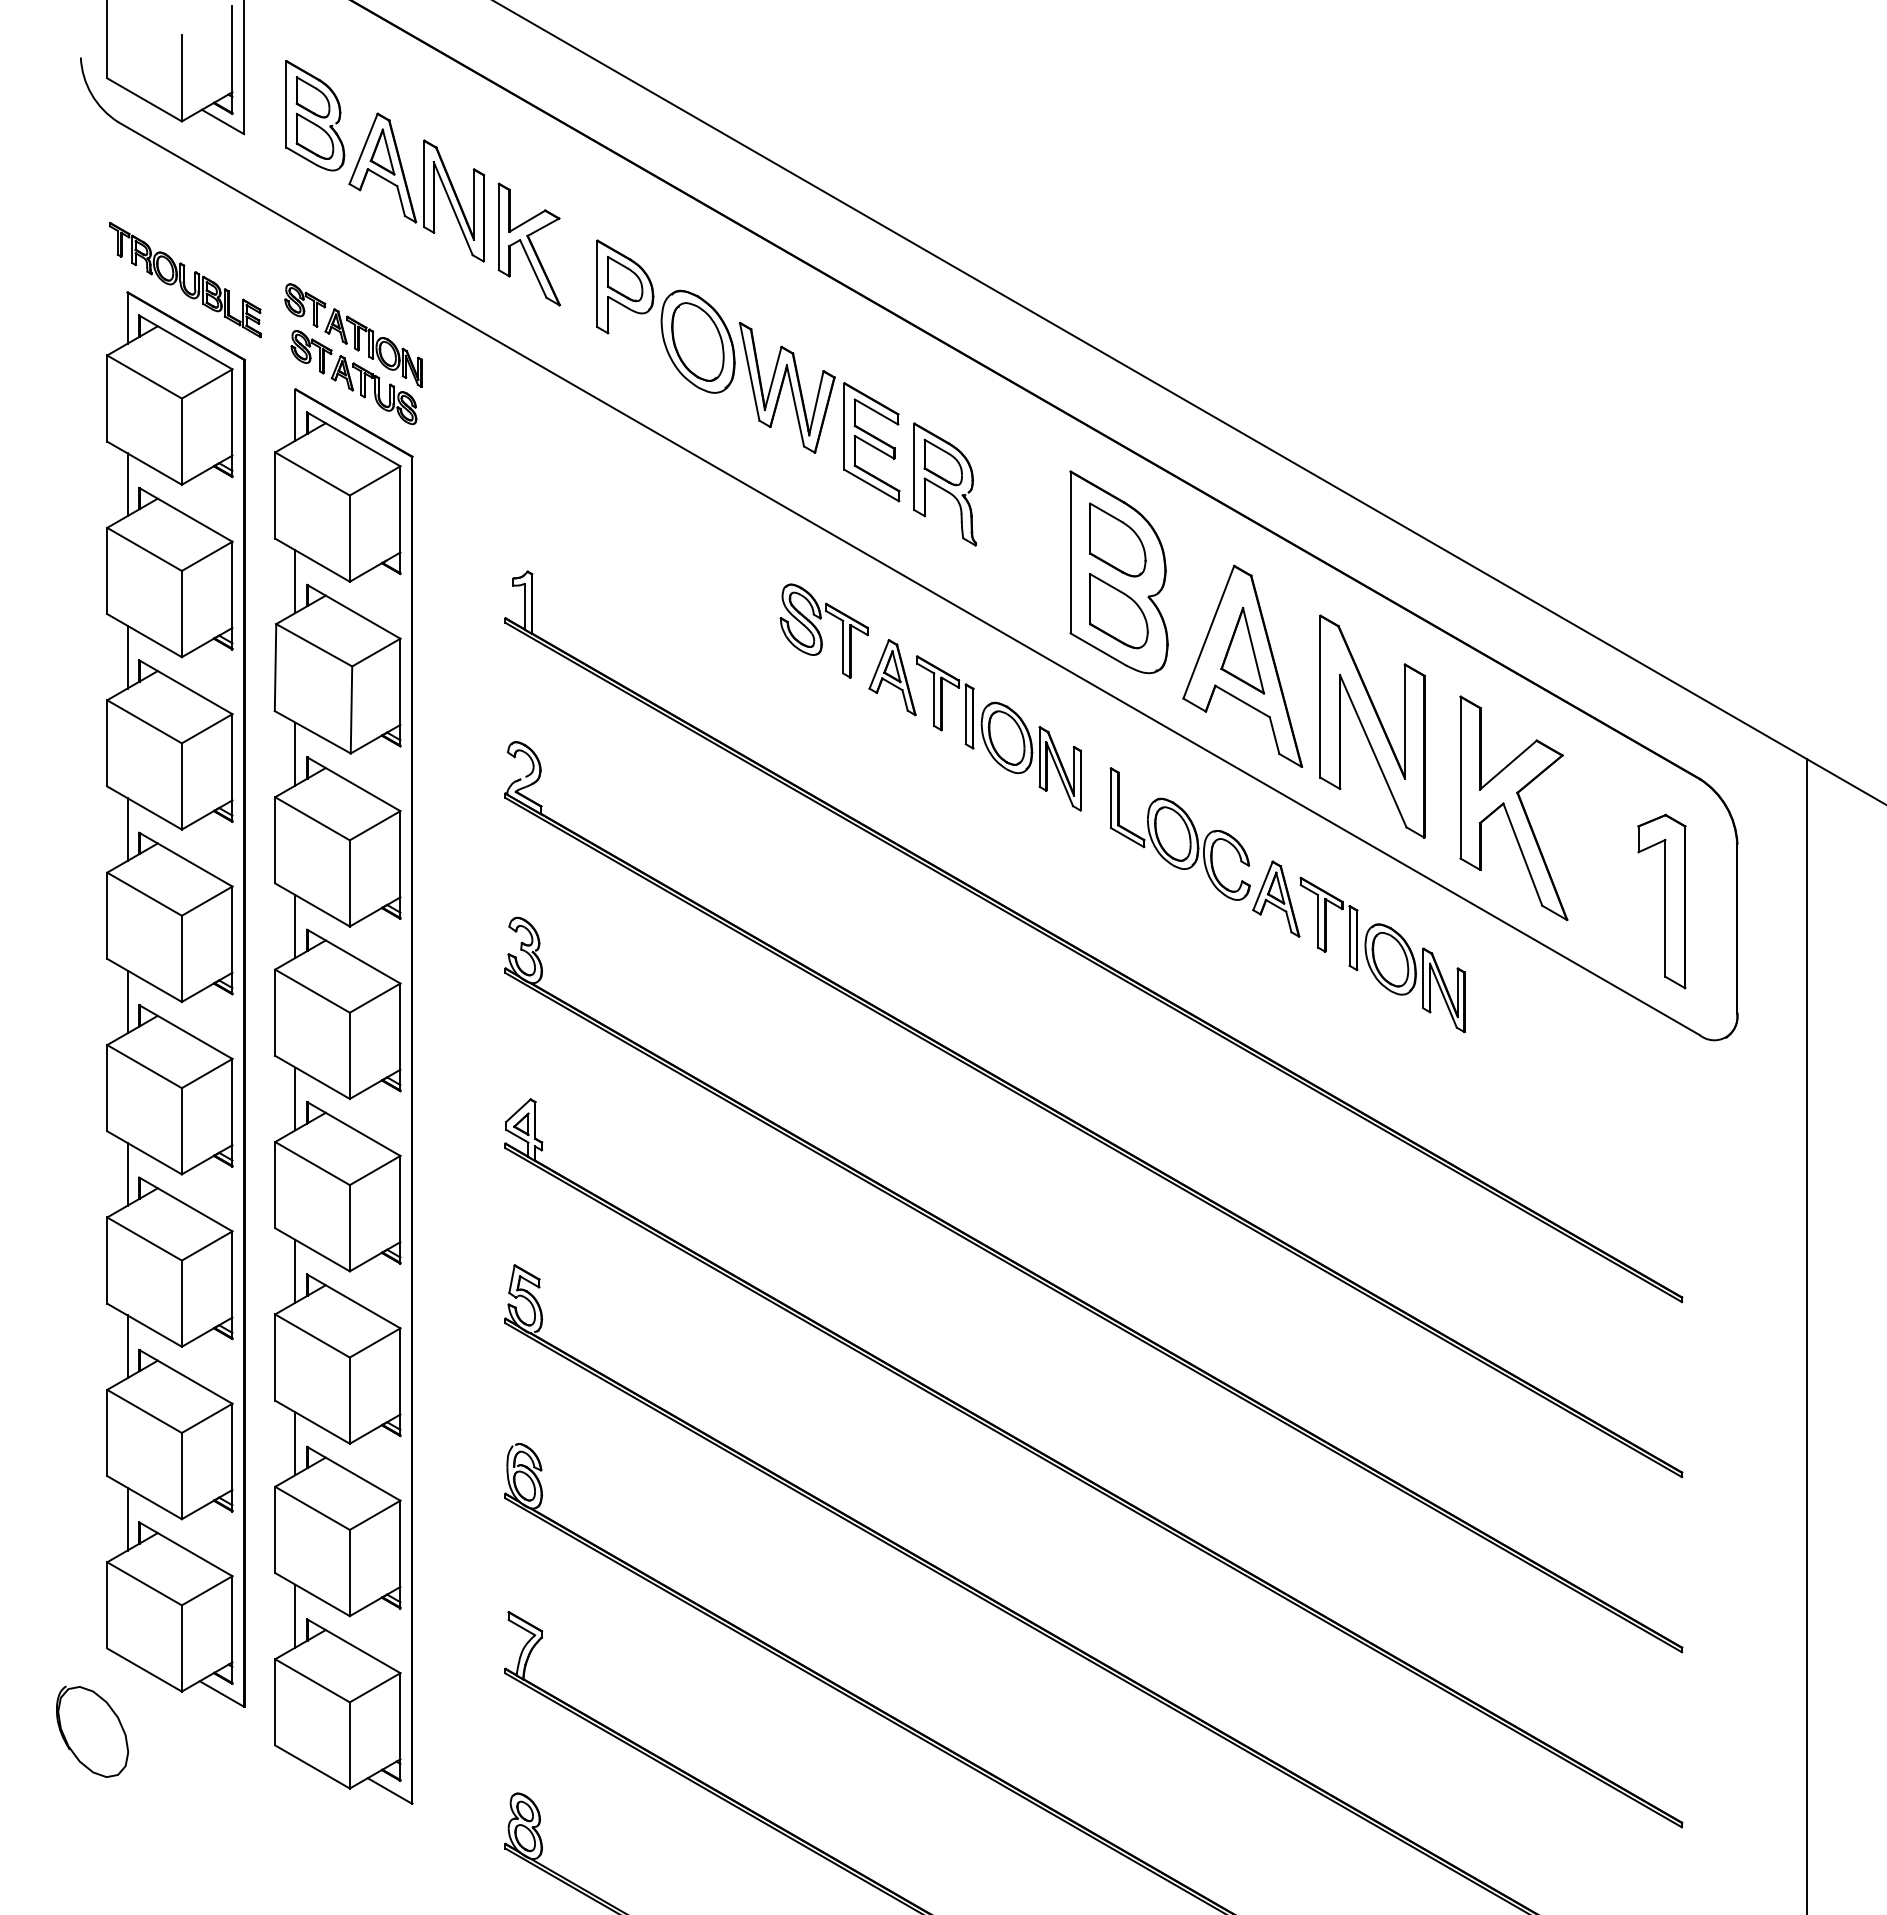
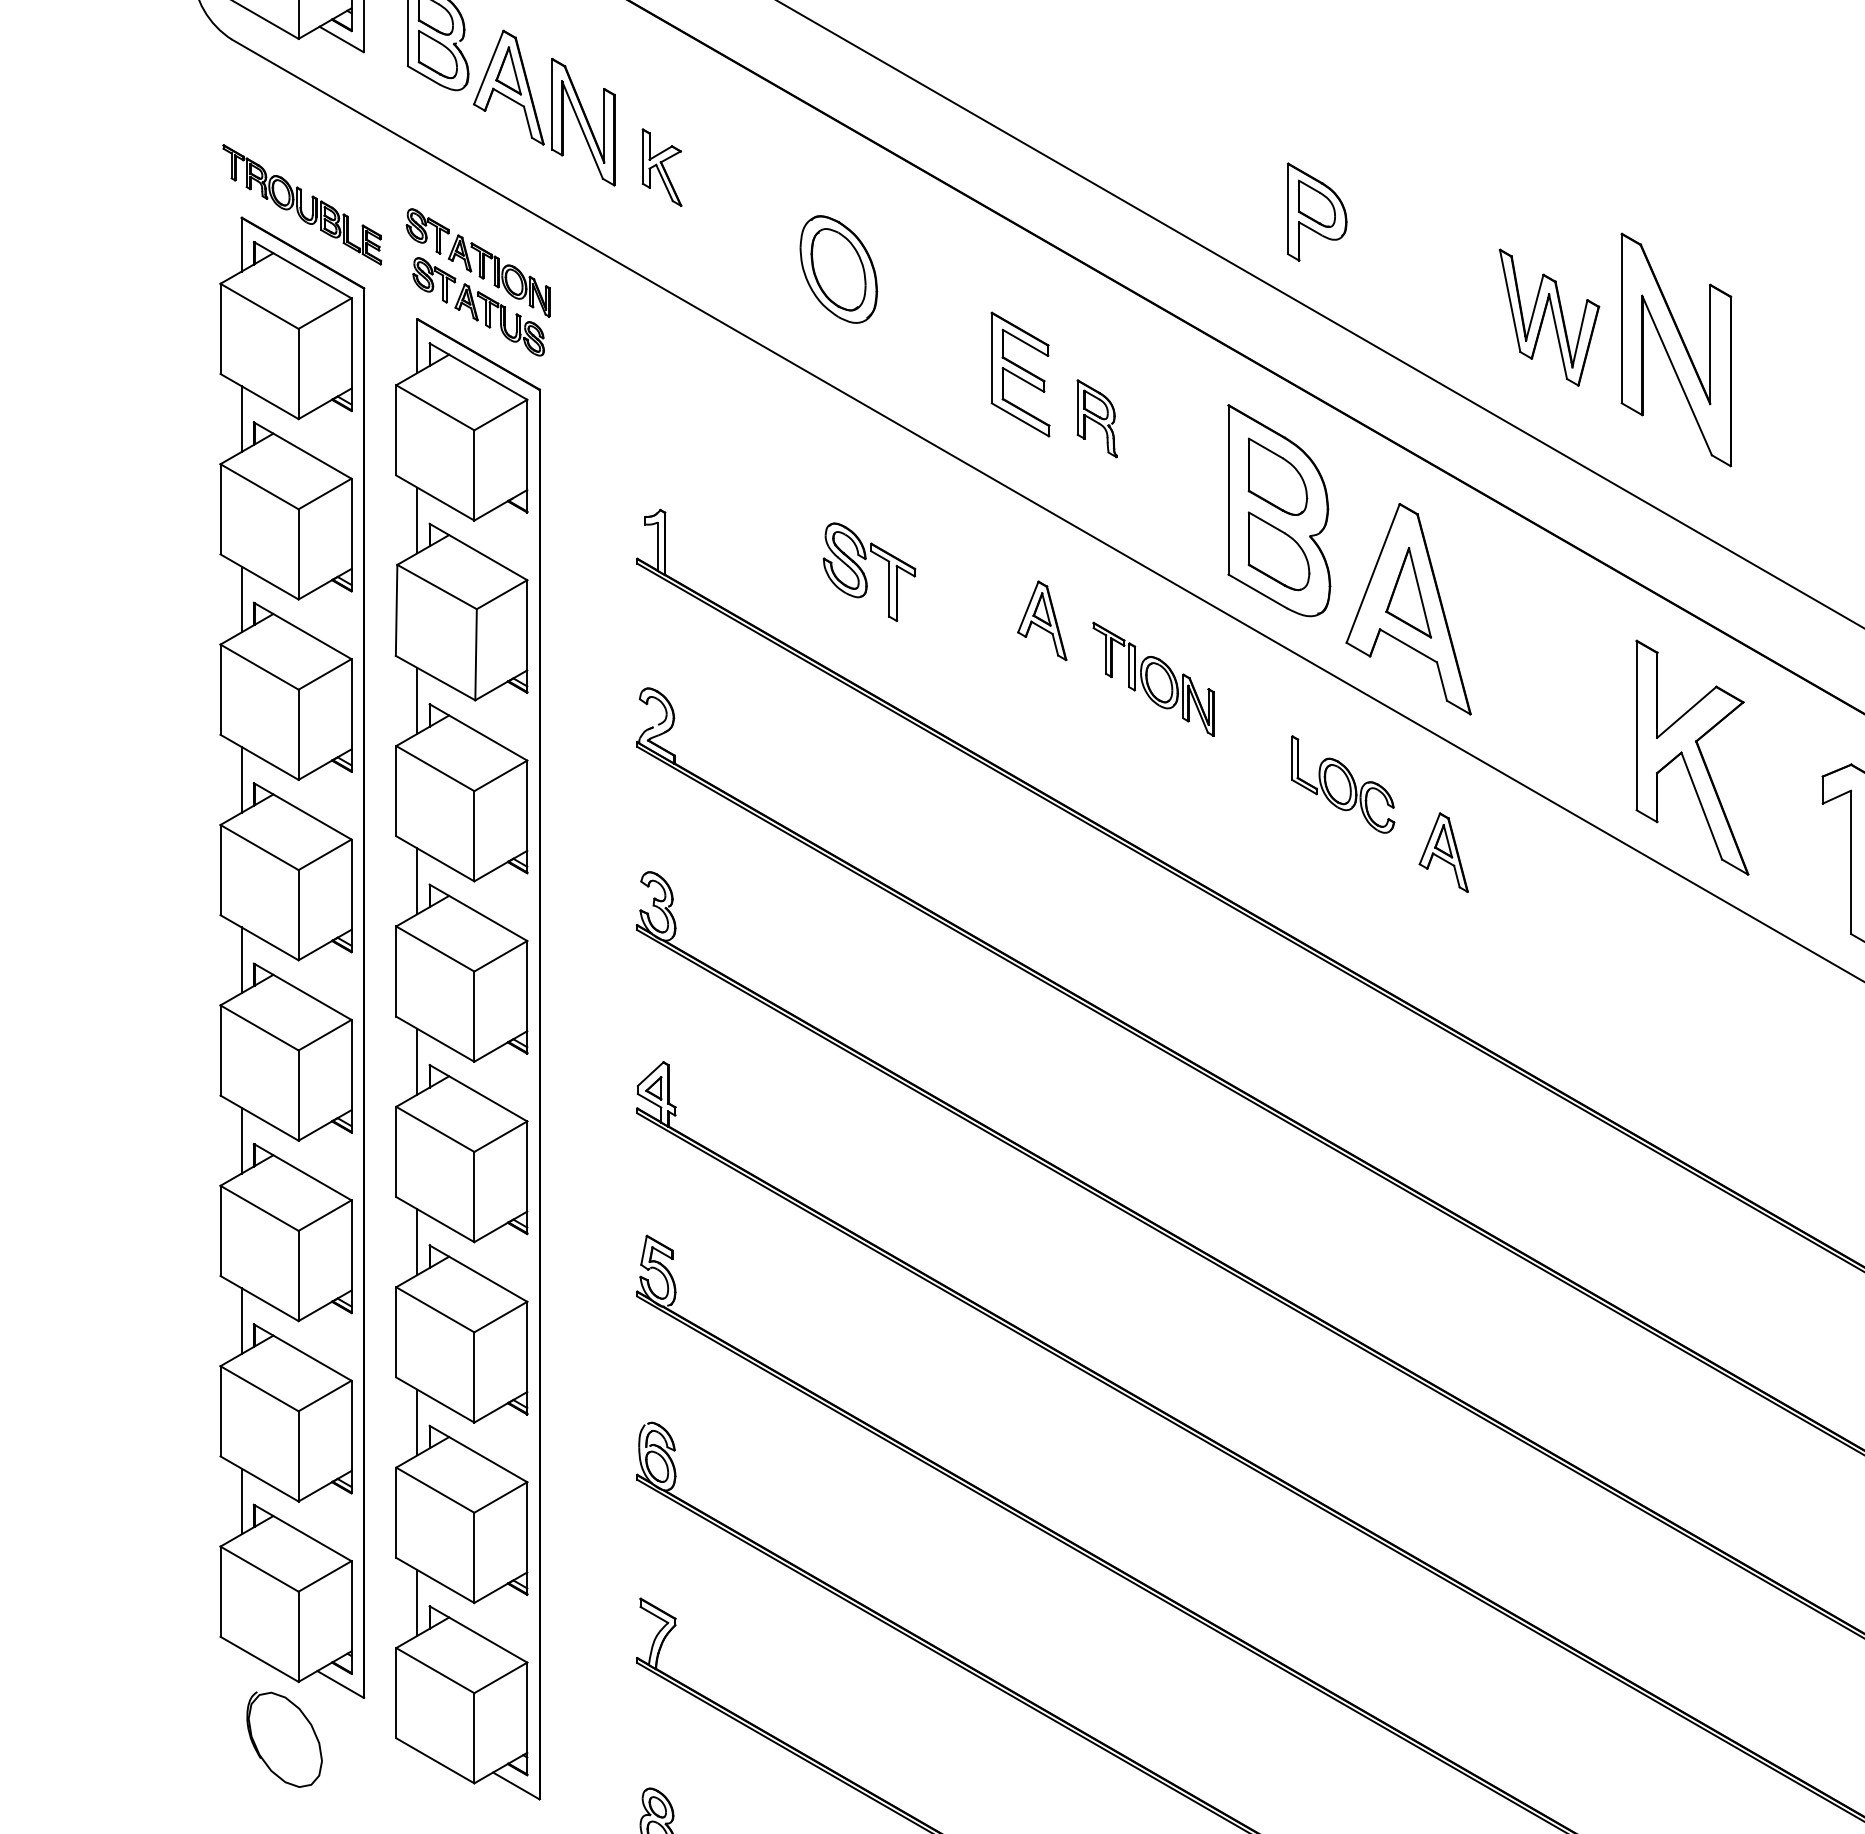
part: (528, 244) -> (661, 167), size x0.6
part: (625, 286) -> (1317, 211), moved
part: (786, 387) -> (1548, 317), moved
part: (944, 484) -> (1096, 418), size x0.6
part: (823, 630) -> (868, 571), moved
part: (1372, 726) -> (1676, 349), moved
part: (998, 733) -> (1153, 679), size x0.7
part: (1179, 833) -> (1342, 784), size x0.7
part: (1382, 954) -> (1554, 910), removed
part: (92, 1731) -> (284, 1739), moved

